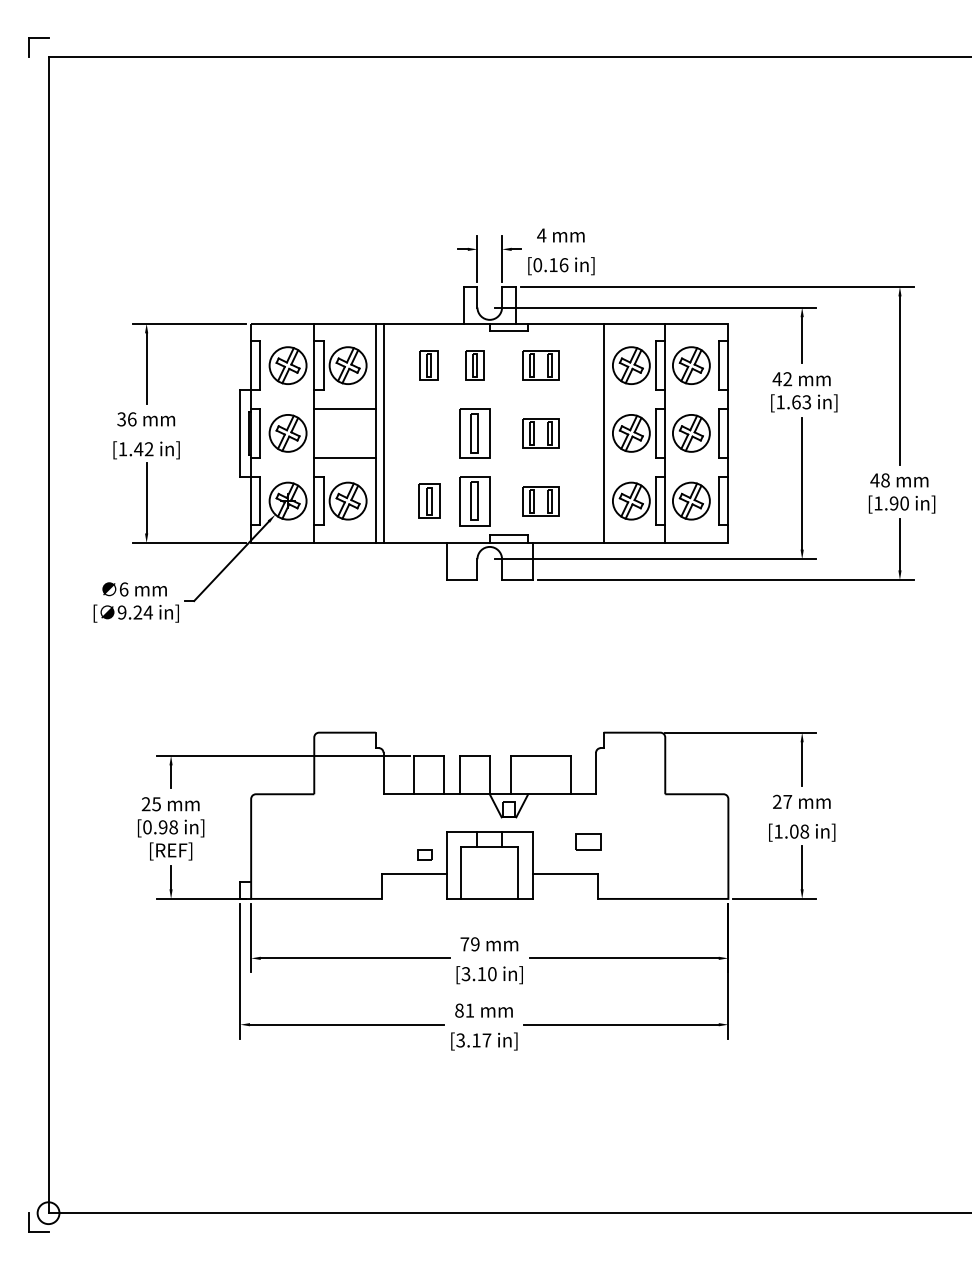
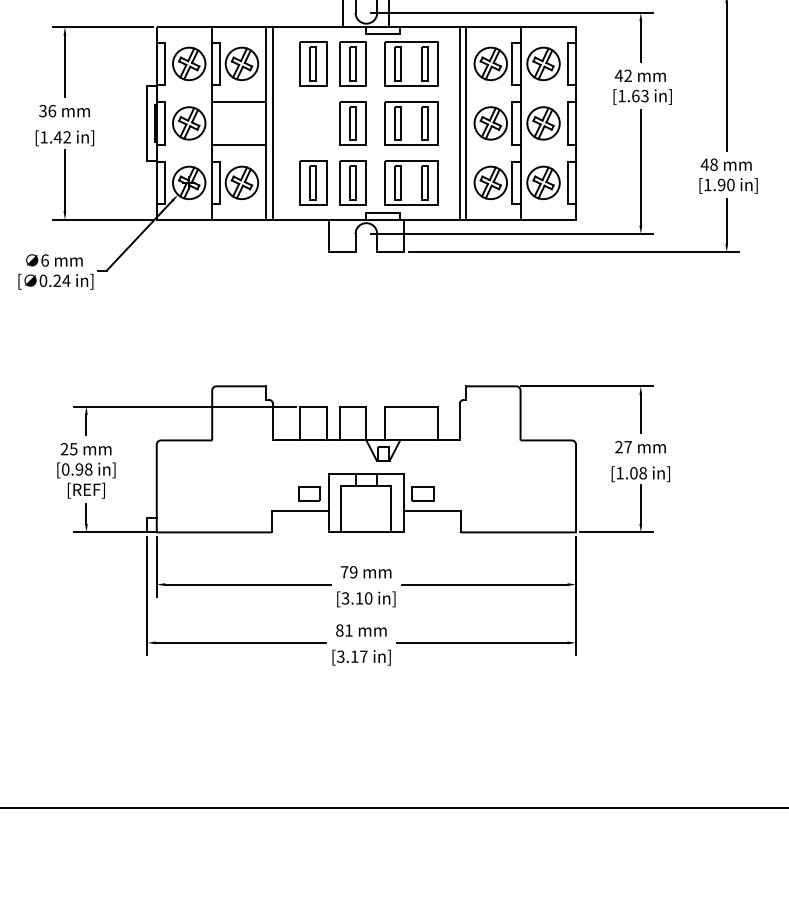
part: (428, 365) -> (312, 63), size x1.67
part: (474, 365) -> (352, 63), size x1.67
part: (540, 365) -> (410, 63), size x1.67
part: (540, 433) -> (410, 123), size x1.67
line: (595, 433) -> (459, 123), added
part: (428, 501) -> (312, 183), size x1.43
part: (540, 501) -> (410, 183), size x1.67
text: (121, 612) -> (42, 280), 9.24 -> 0.24
part: (588, 841) -> (423, 493), moved
part: (424, 854) -> (309, 493), size x1.67

